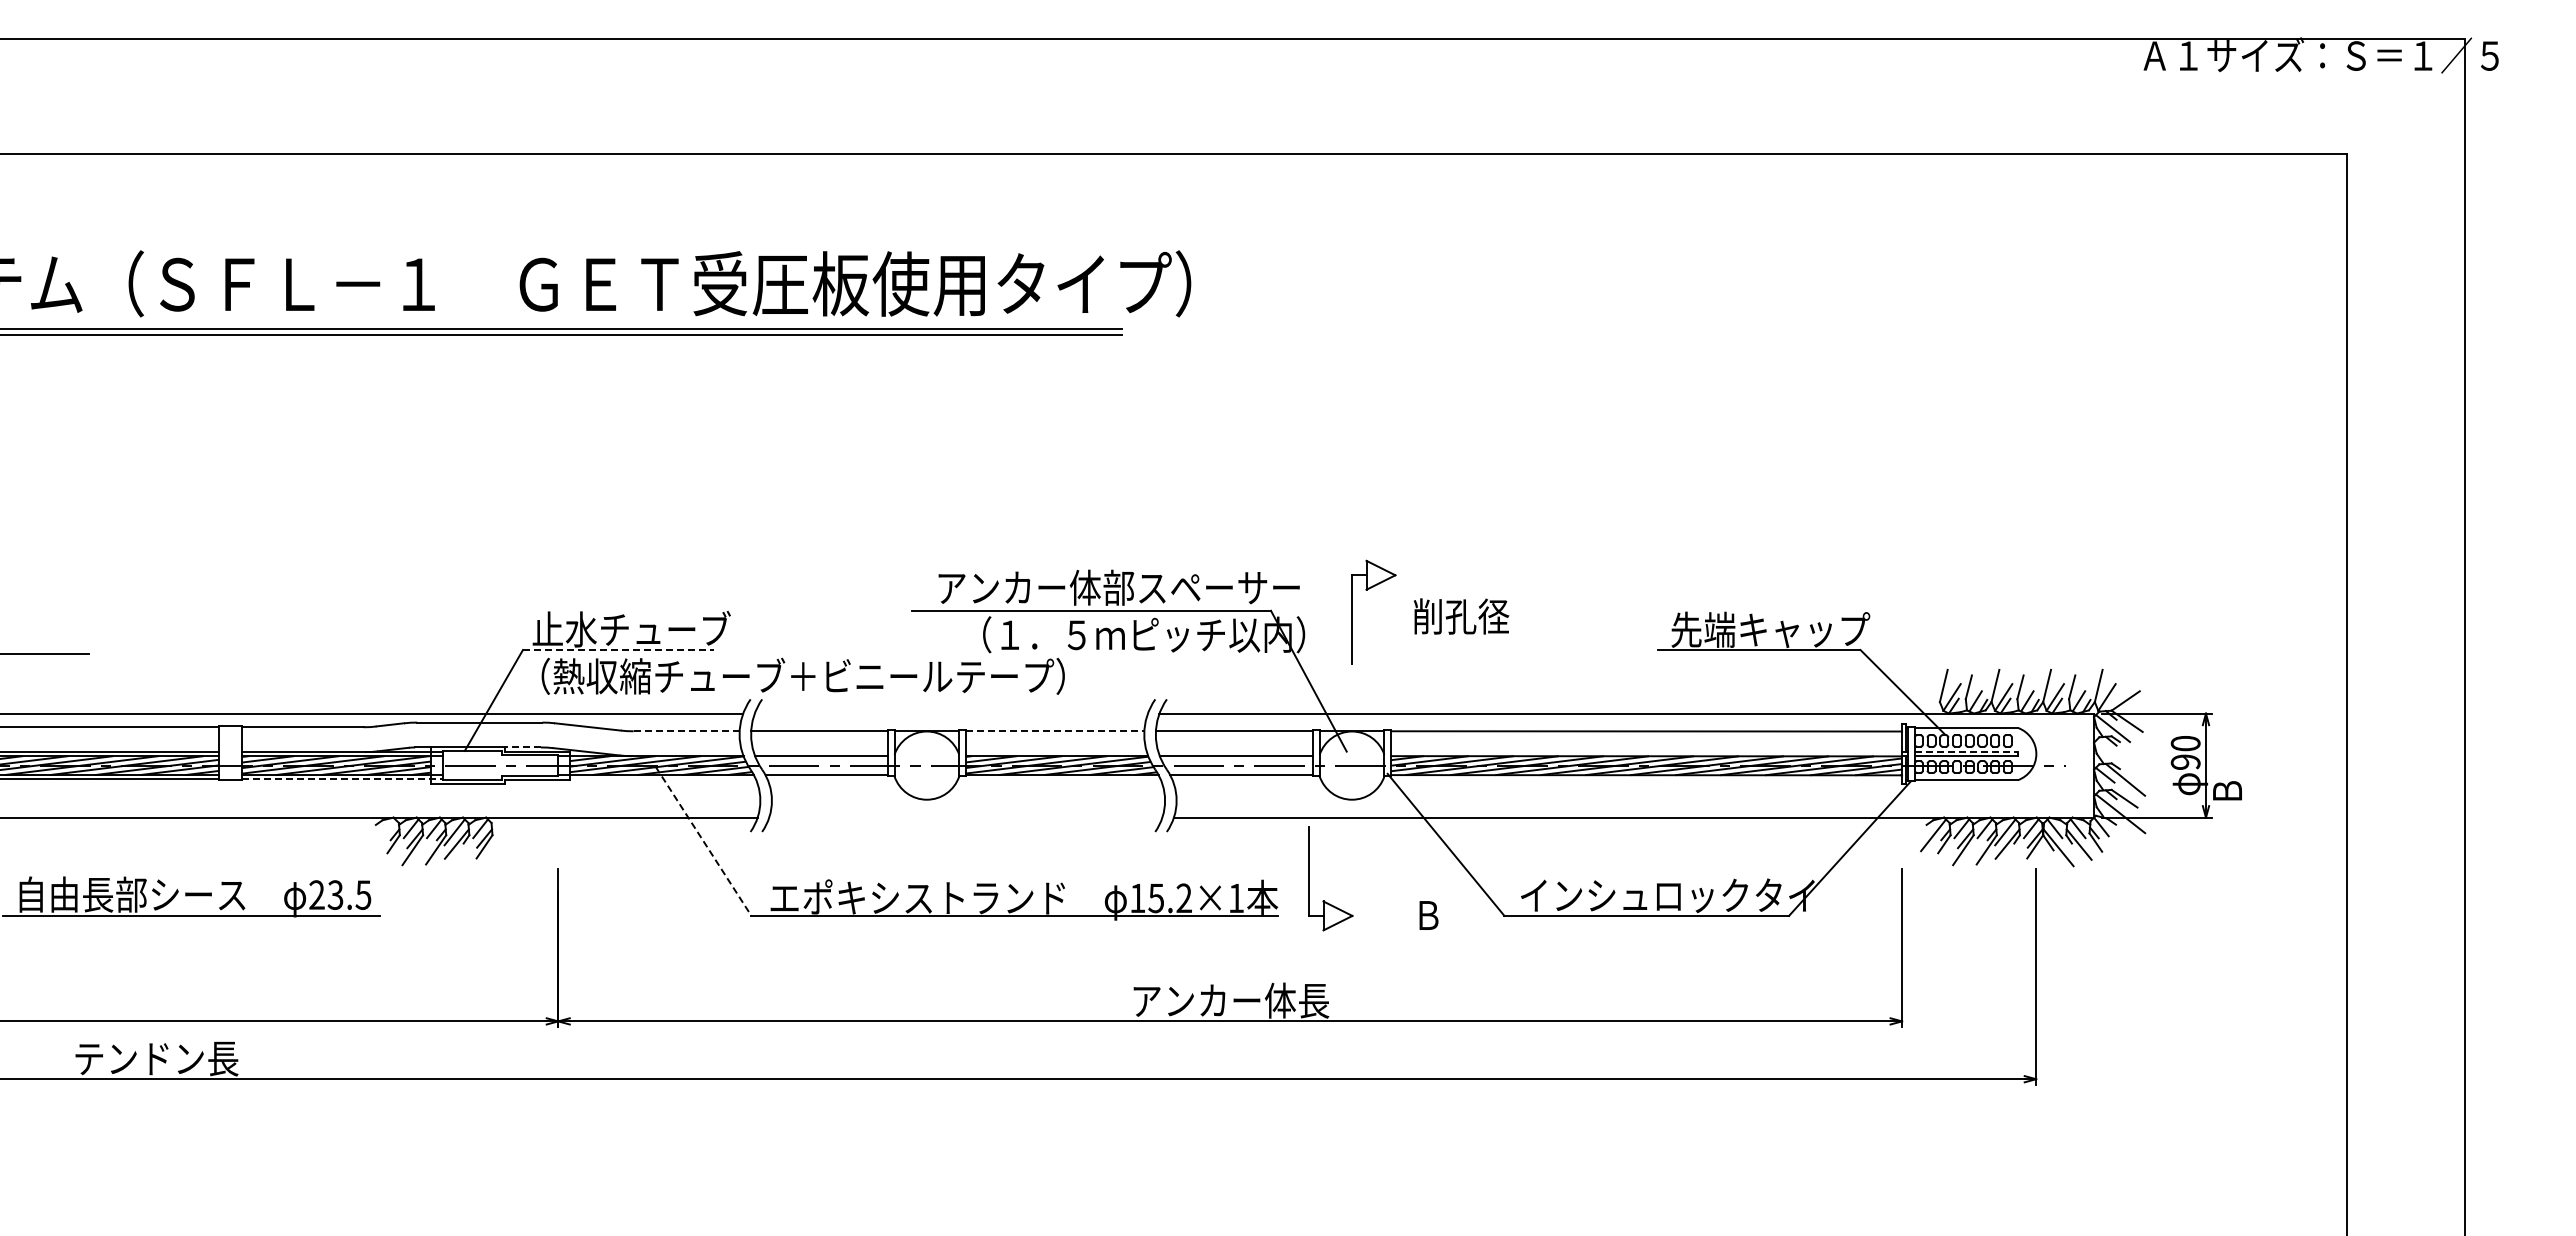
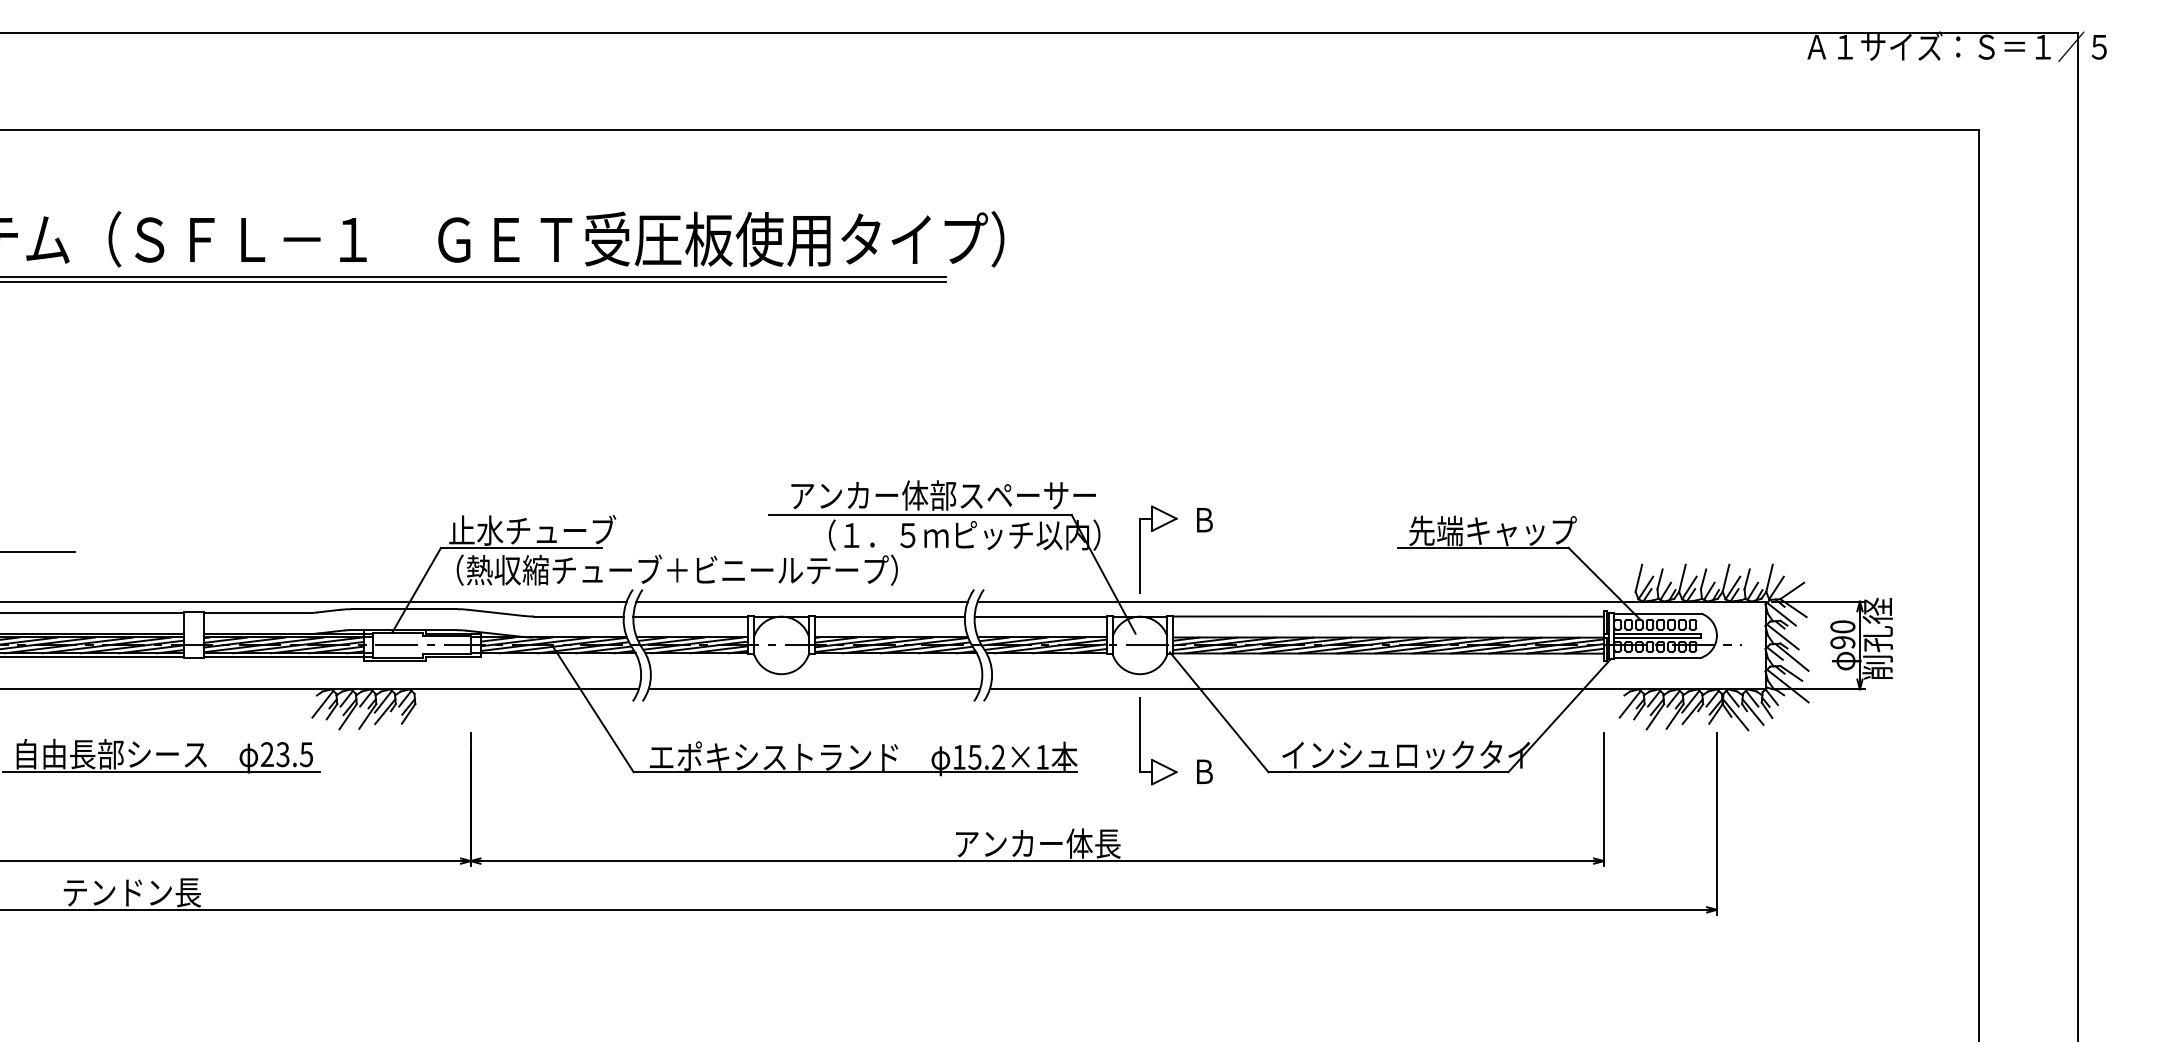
part: (1352, 611) -> (1140, 549), moved
text: (1461, 616) -> (1232, 519), 削孔径 -> Ｂ
line: (618, 649) -> (521, 547), dashed -> solid
line: (950, 713) -> (801, 601), added
line: (686, 731) -> (578, 616), dashed -> solid
line: (1055, 731) -> (889, 616), dashed -> solid
line: (522, 747) -> (440, 630), dashed -> solid
line: (1966, 751) -> (1658, 633), dashed -> solid
line: (2114, 755) -> (1782, 636), added
text: (2227, 757) -> (1878, 638), Ｂ -> 削孔径
hatch: (821, 765) -> (692, 645), added
hatch: (1236, 765) -> (1042, 645), added
line: (342, 779) -> (288, 657), dashed -> solid
line: (965, 817) -> (814, 689), added
line: (382, 835) -> (322, 704), added
line: (703, 842) -> (593, 710), dashed -> solid
part: (1309, 878) -> (1140, 740), moved

